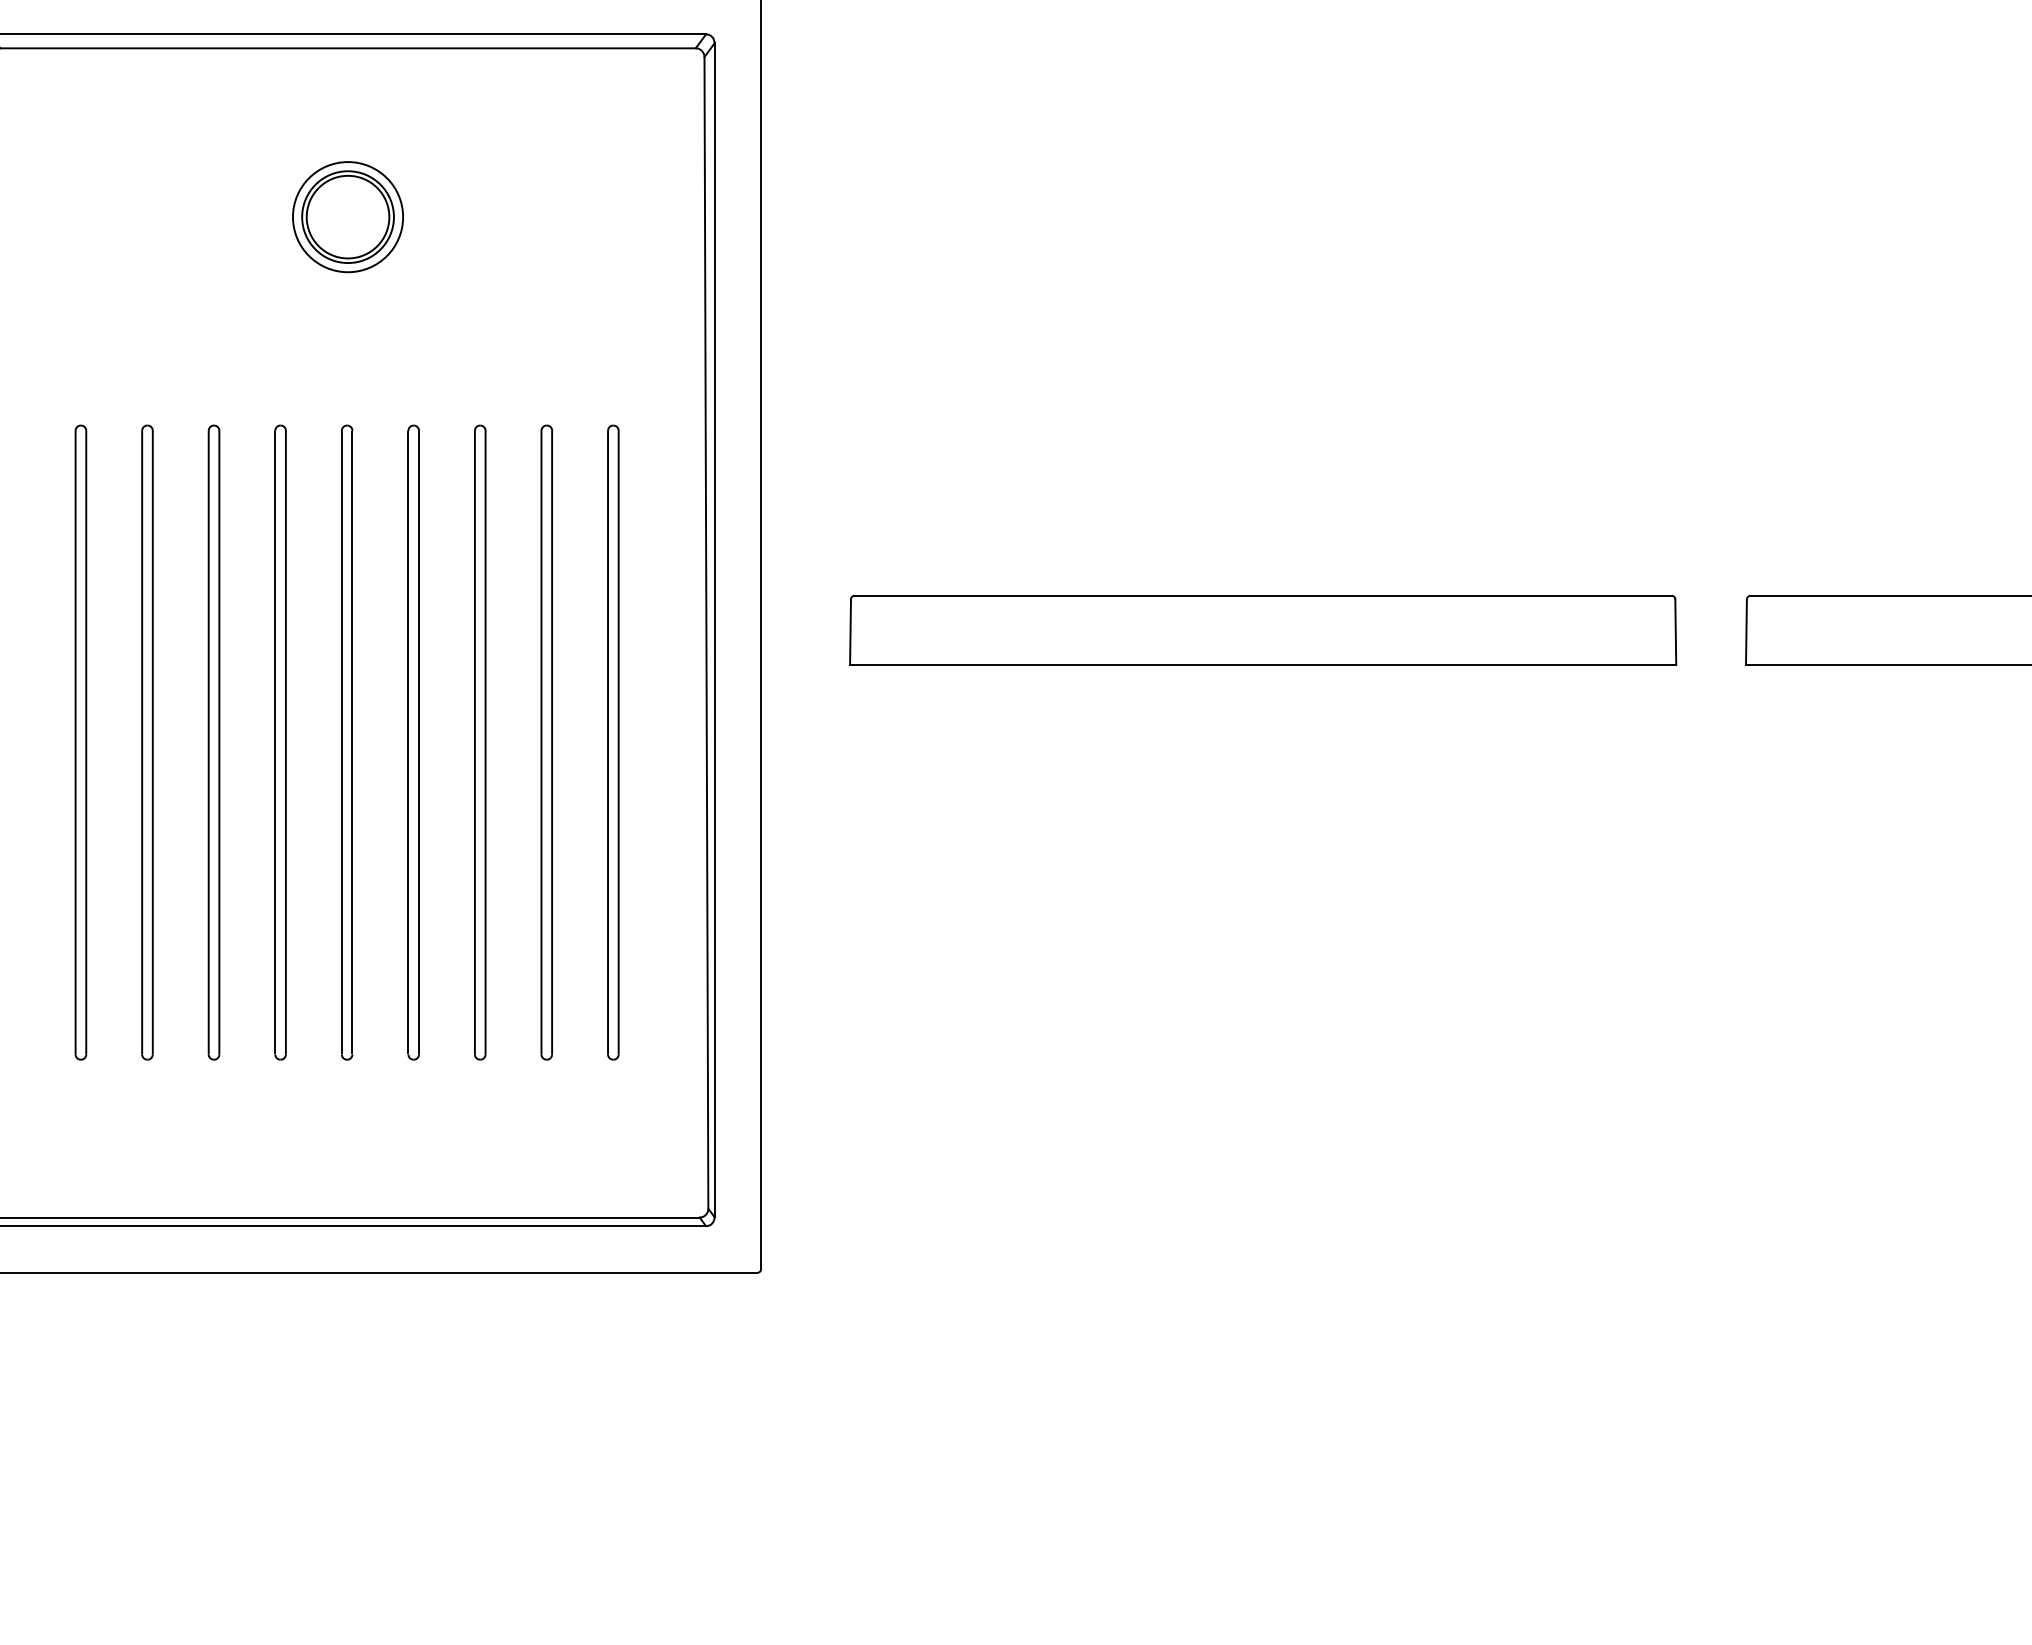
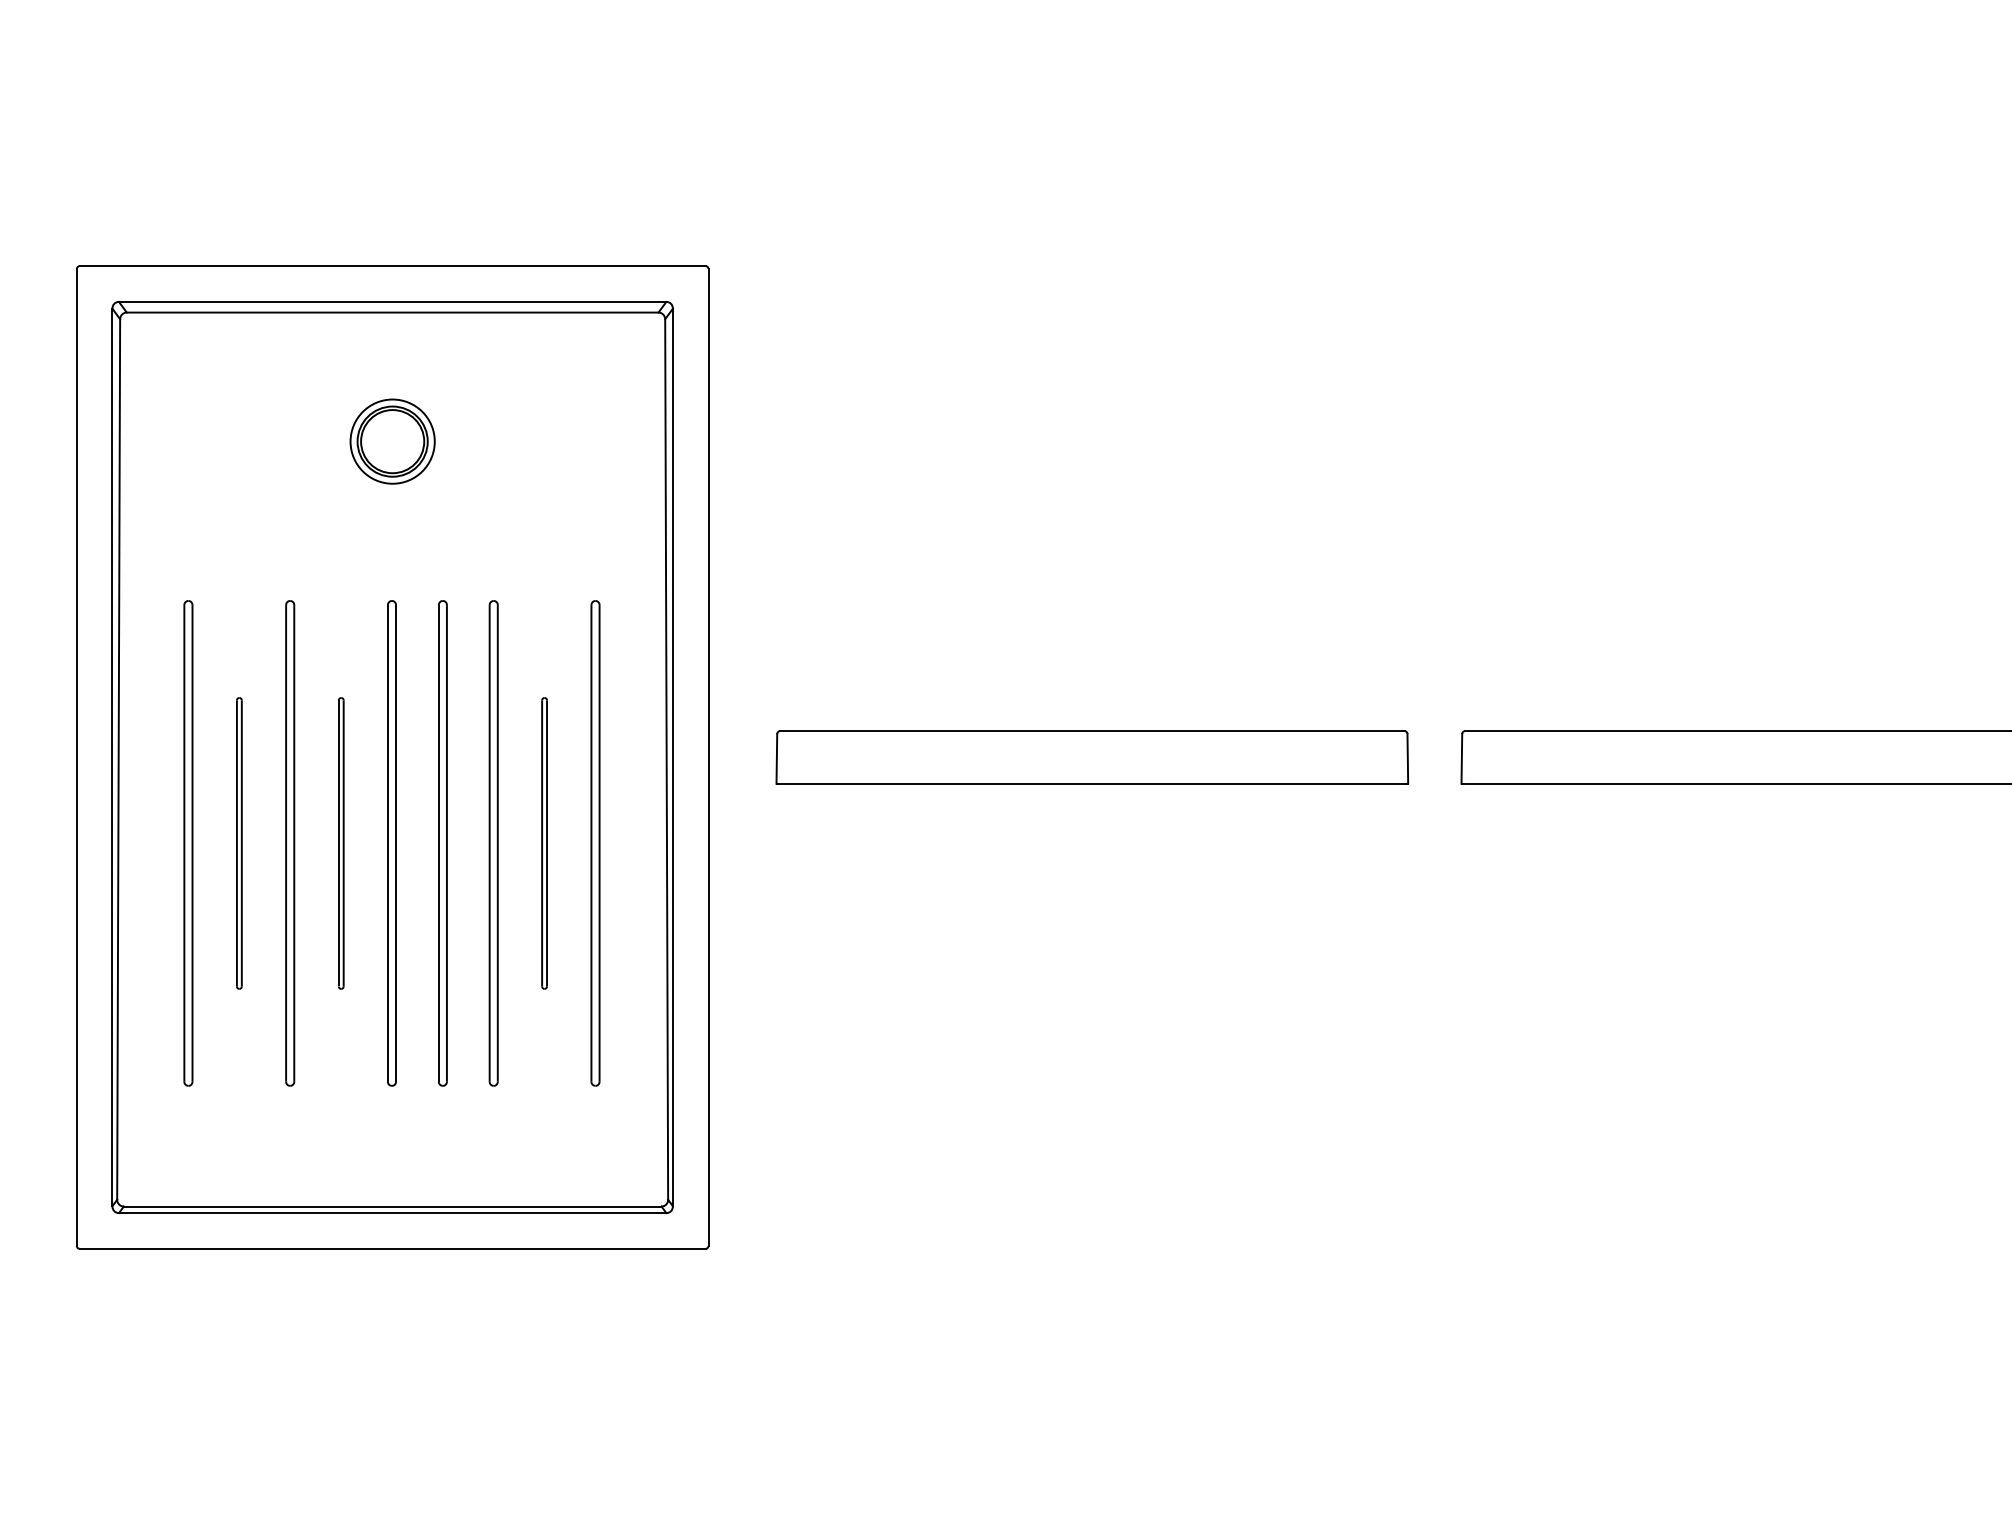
part: (147, 742) -> (239, 843), size x0.6
part: (281, 742) -> (341, 843), size x0.6
part: (546, 742) -> (544, 843), size x0.6

